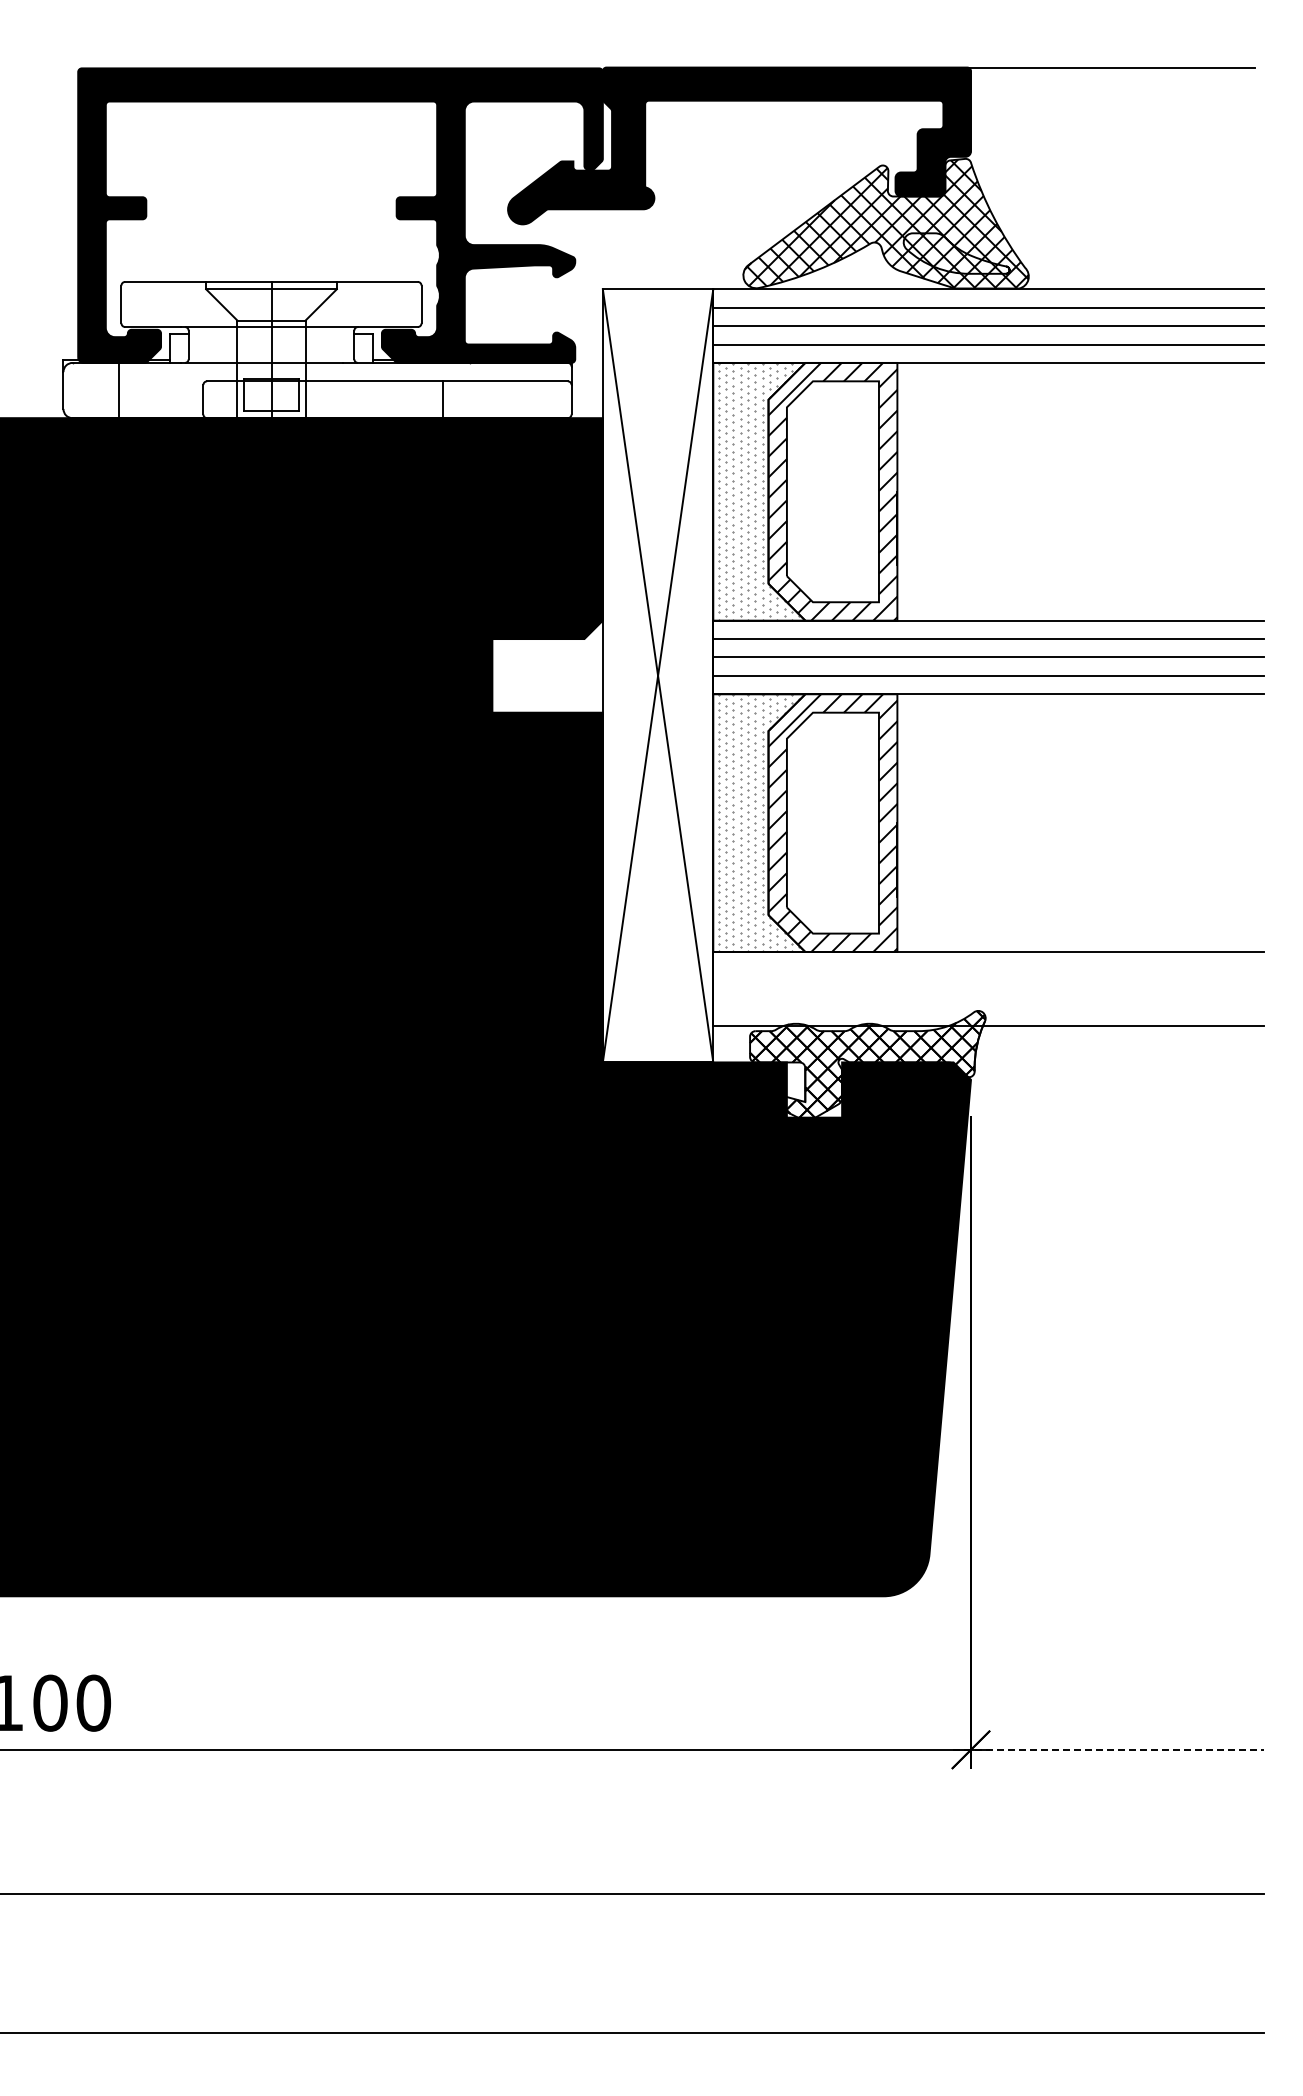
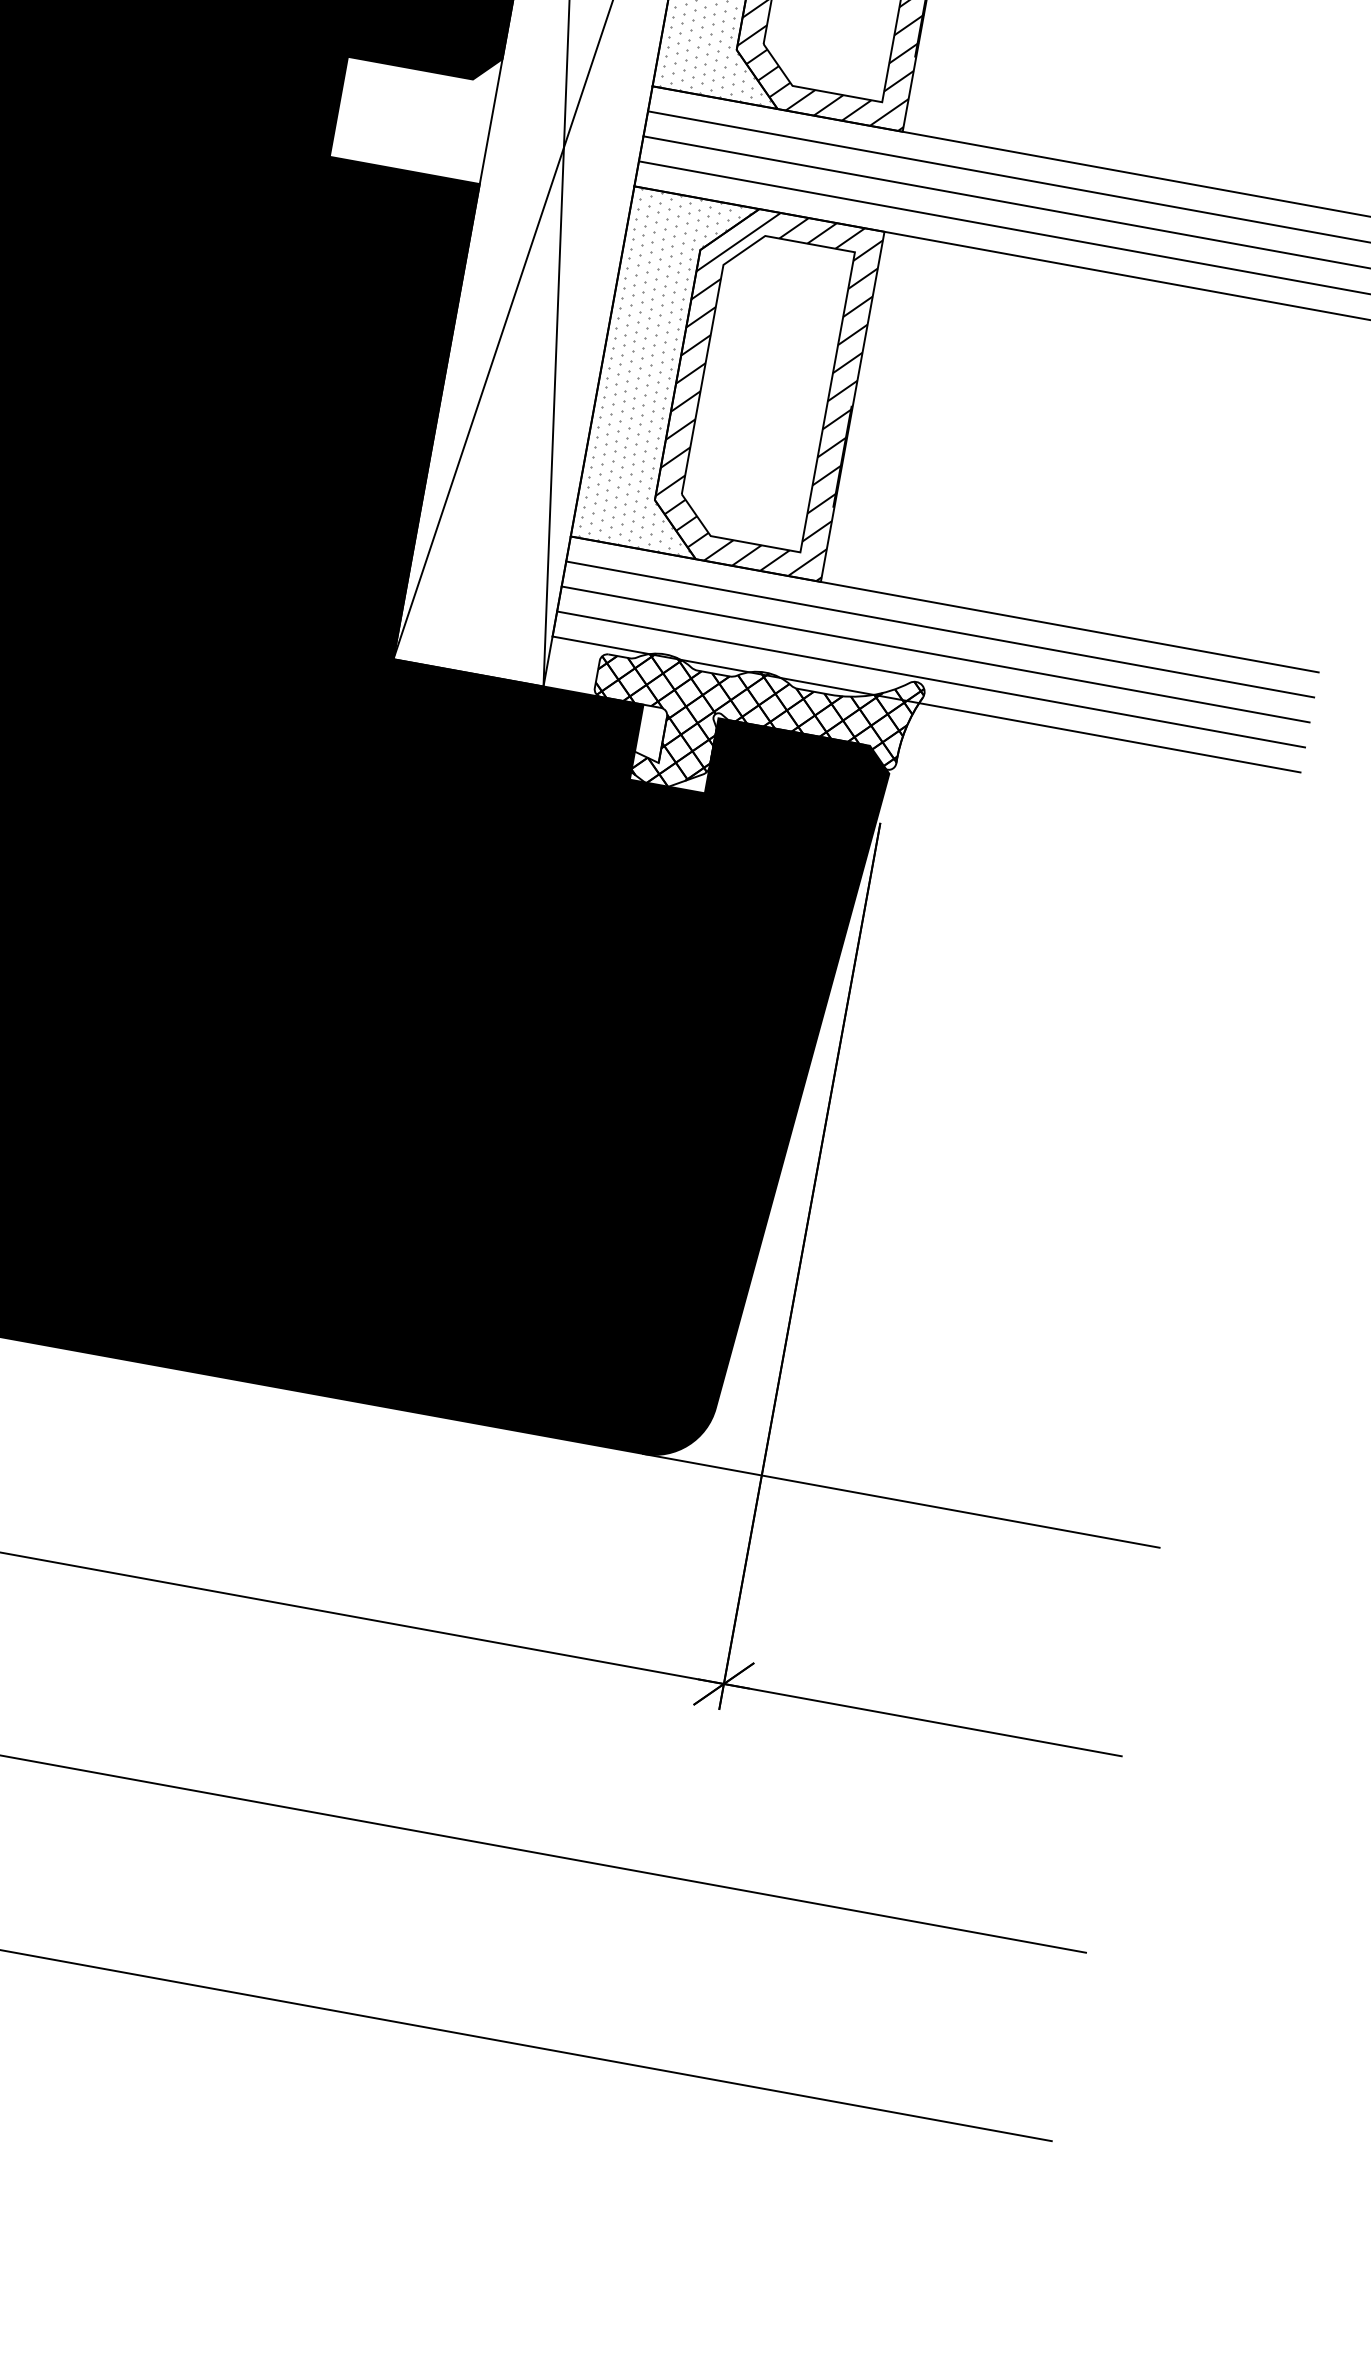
line: (988, 970) -> (940, 629), added
line: (988, 988) -> (935, 654), added
line: (988, 1007) -> (930, 679), added
line: (1073, 1596) -> (901, 1500), added
line: (1108, 1749) -> (910, 1717), dashed -> solid

